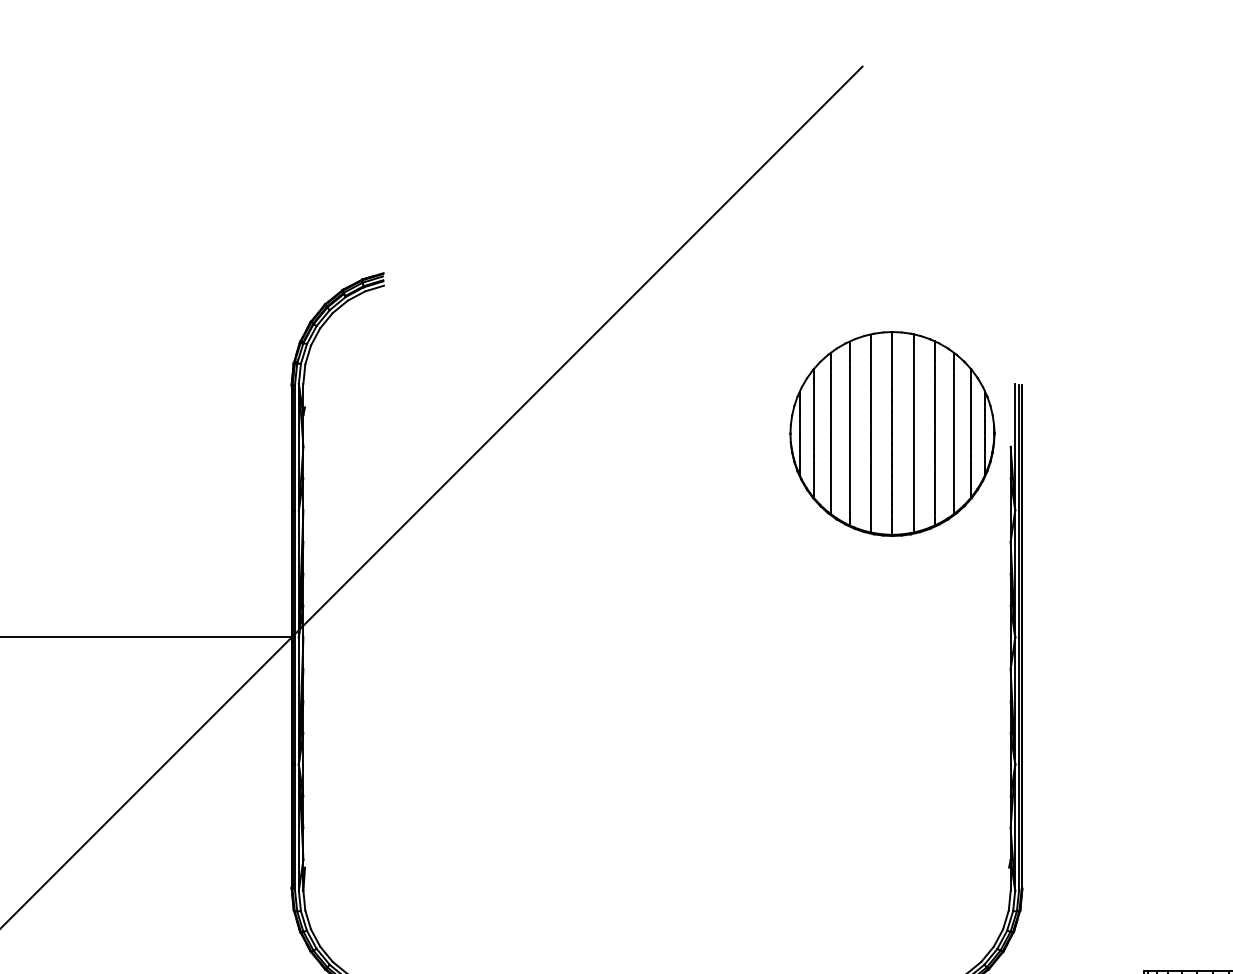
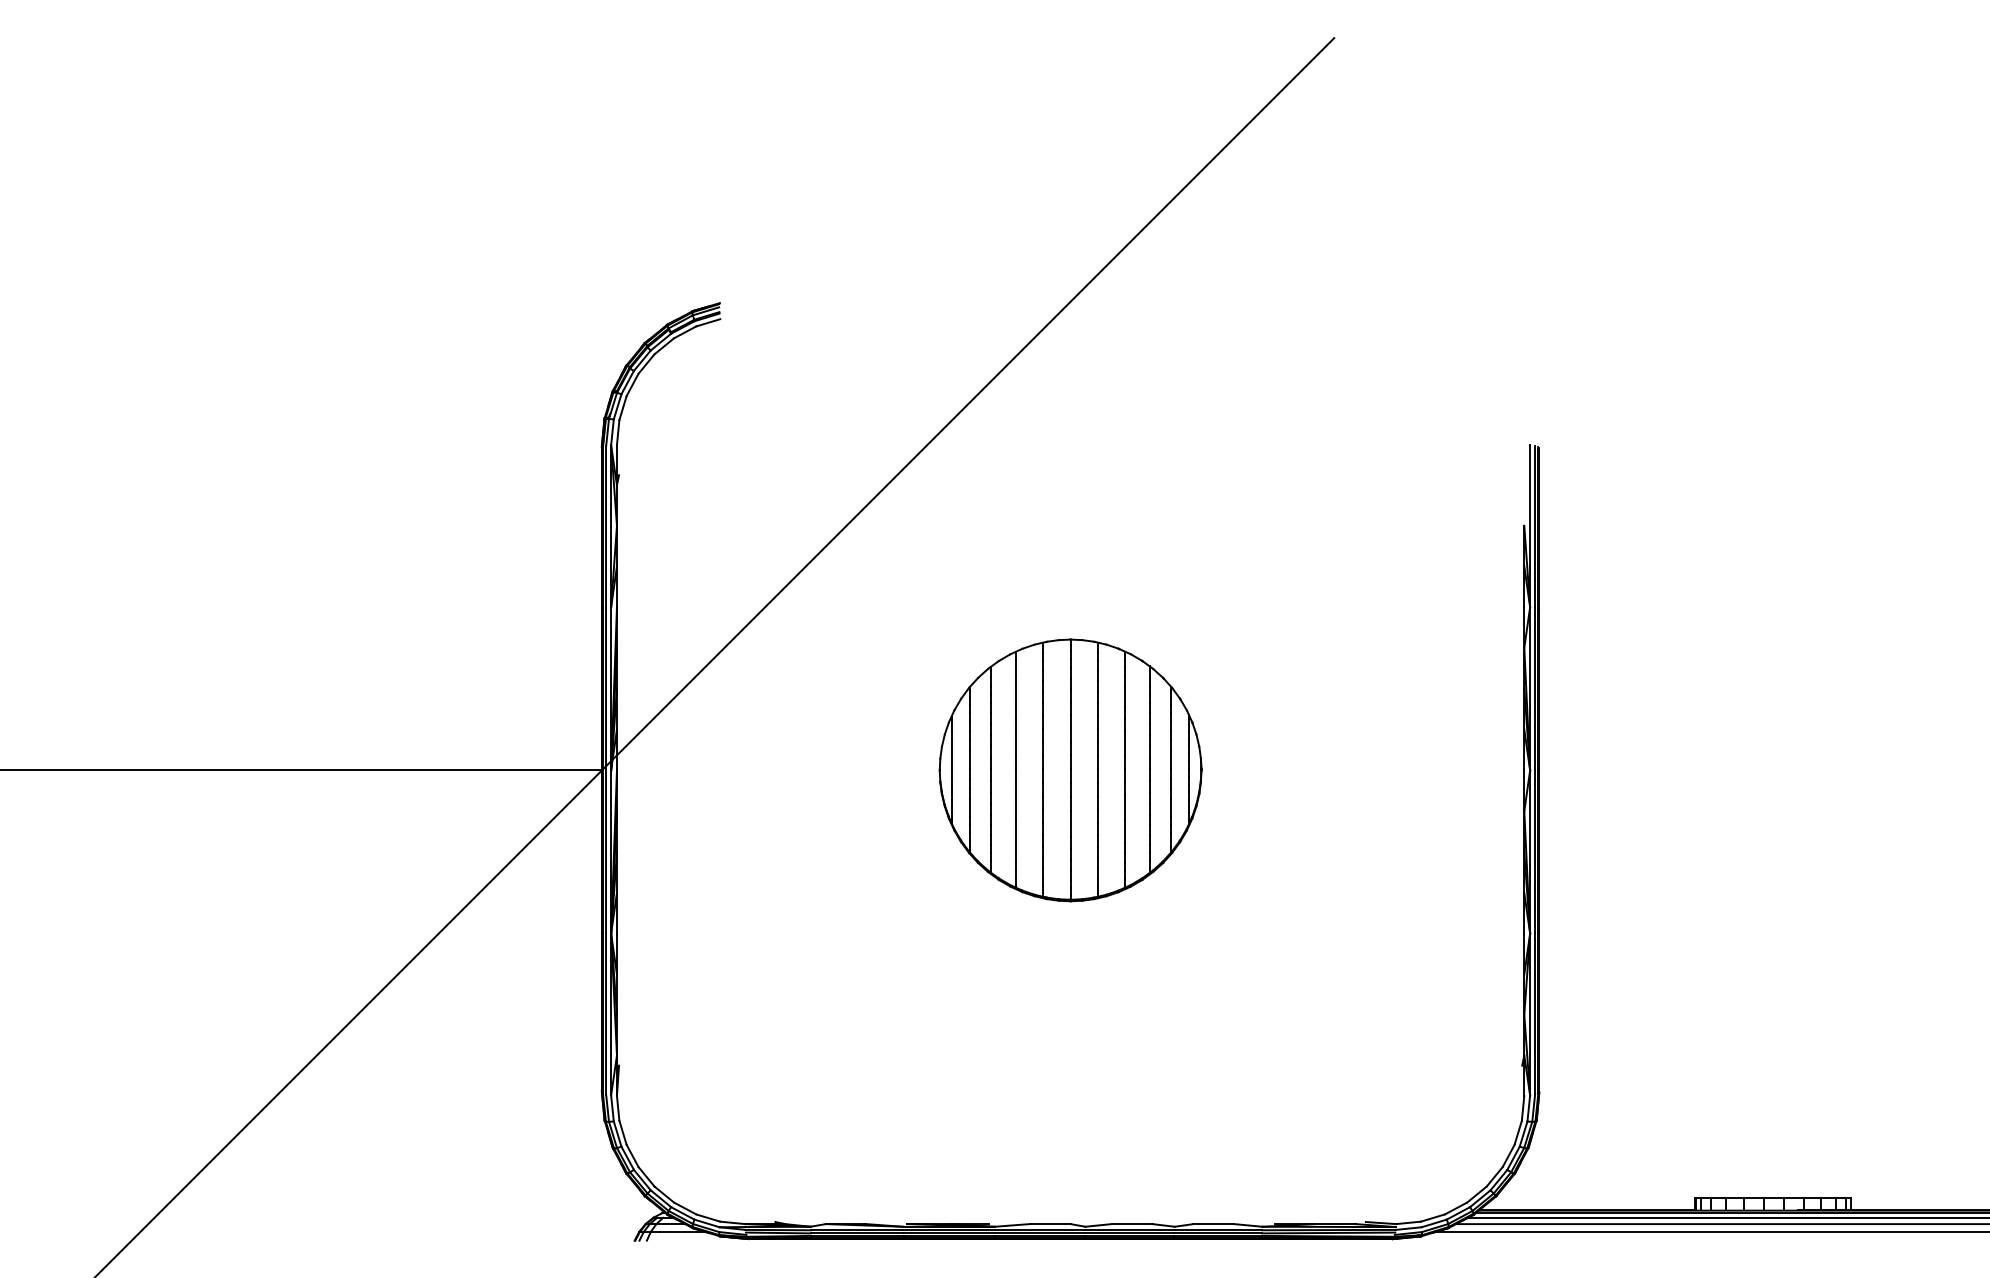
part: (892, 434) -> (1070, 770), moved

